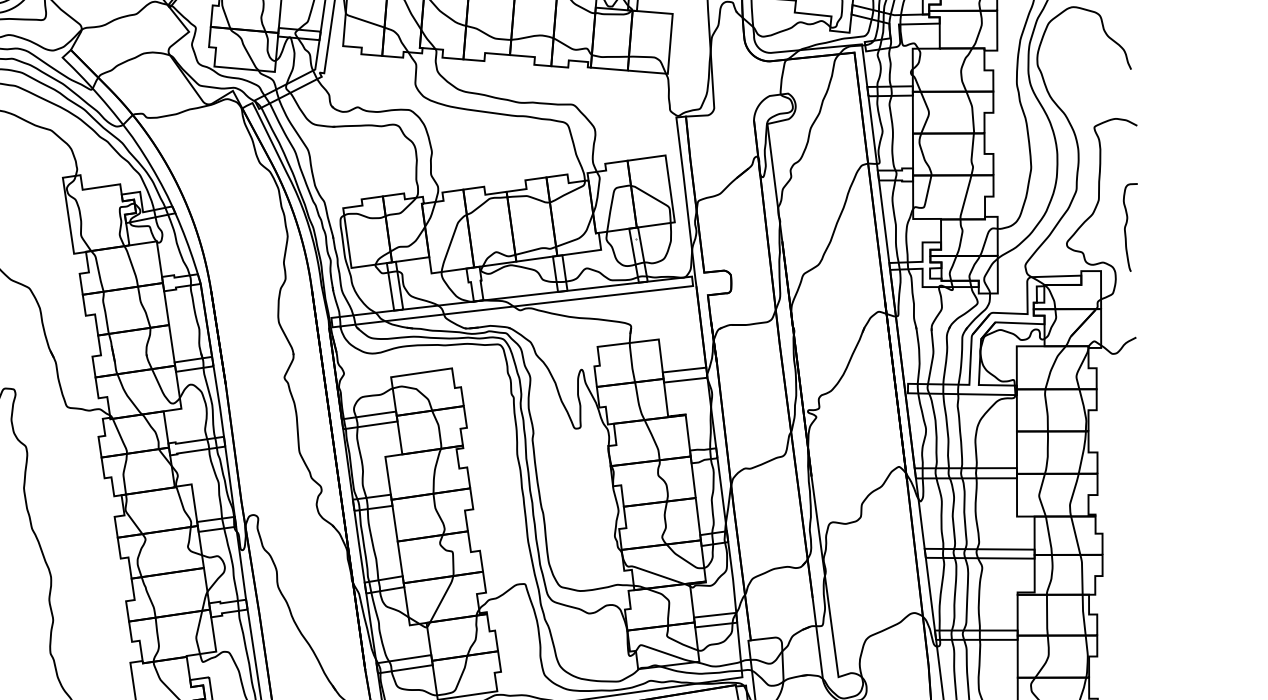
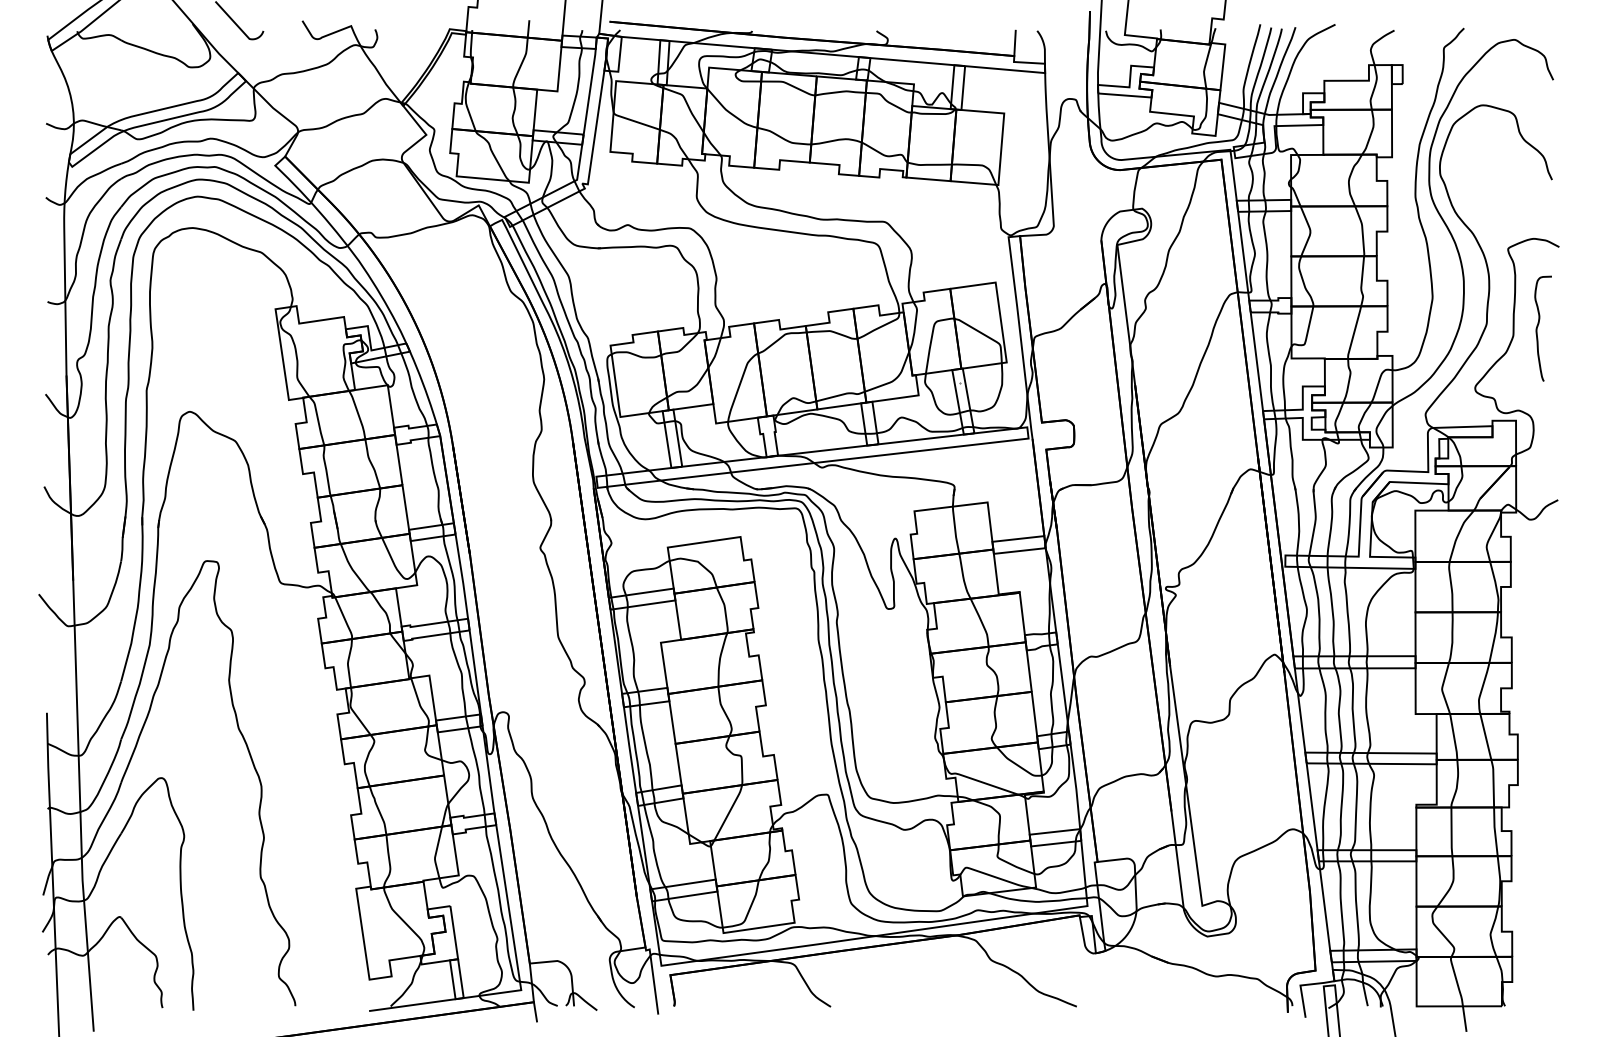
curve: (1126, 225) -> (1538, 326), moved

